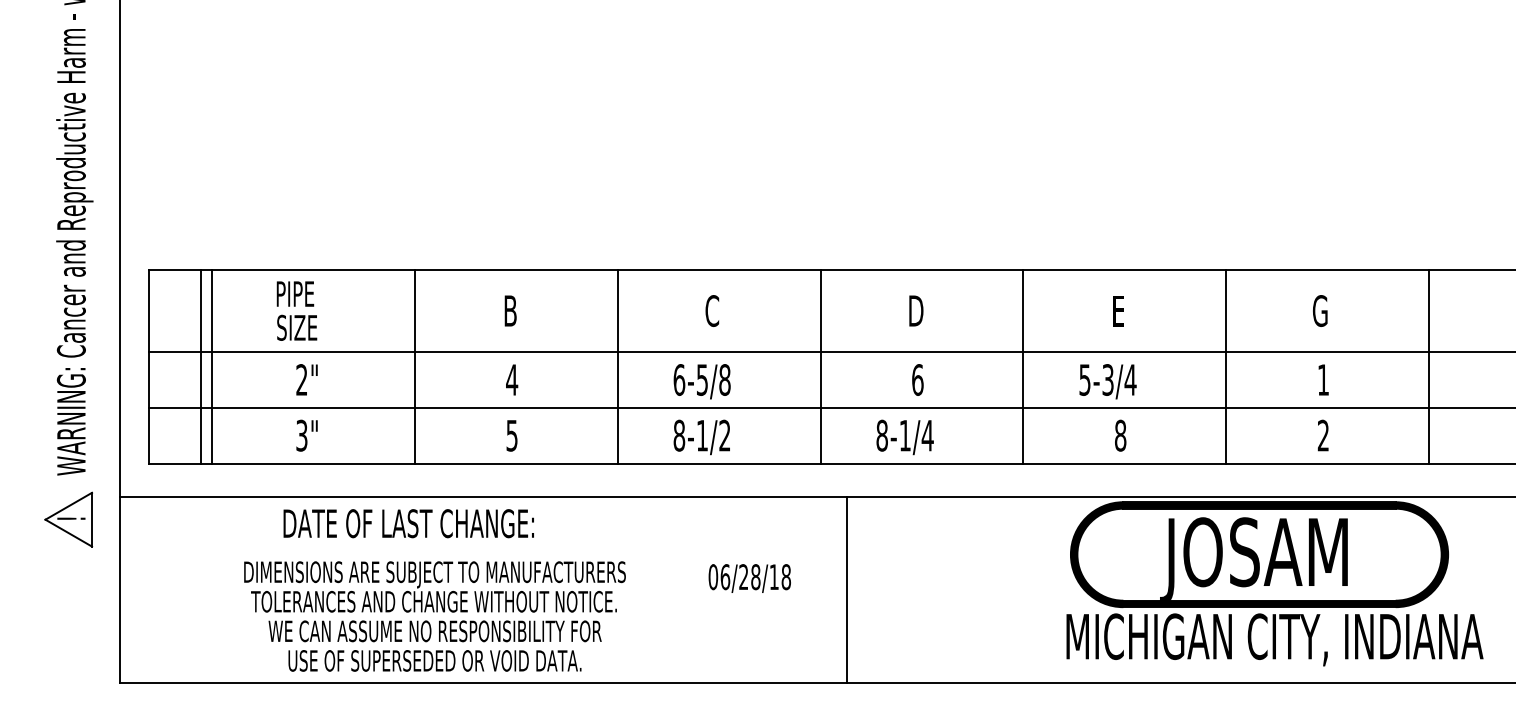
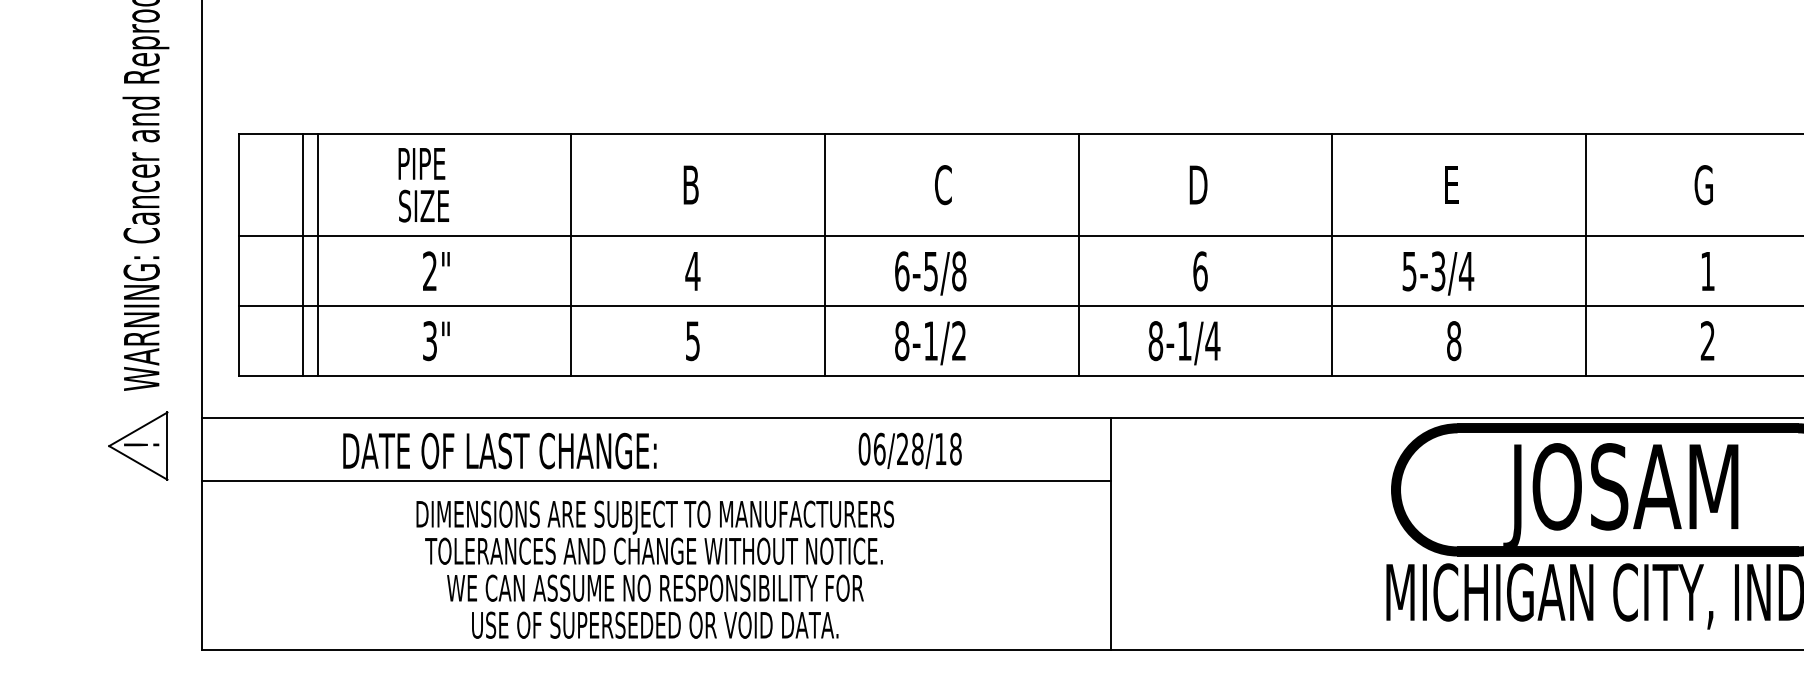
text: (408, 523) -> (499, 450), moved
line: (482, 547) -> (655, 480), added
text: (749, 578) -> (909, 450), moved
text: (434, 616) -> (654, 569), moved

